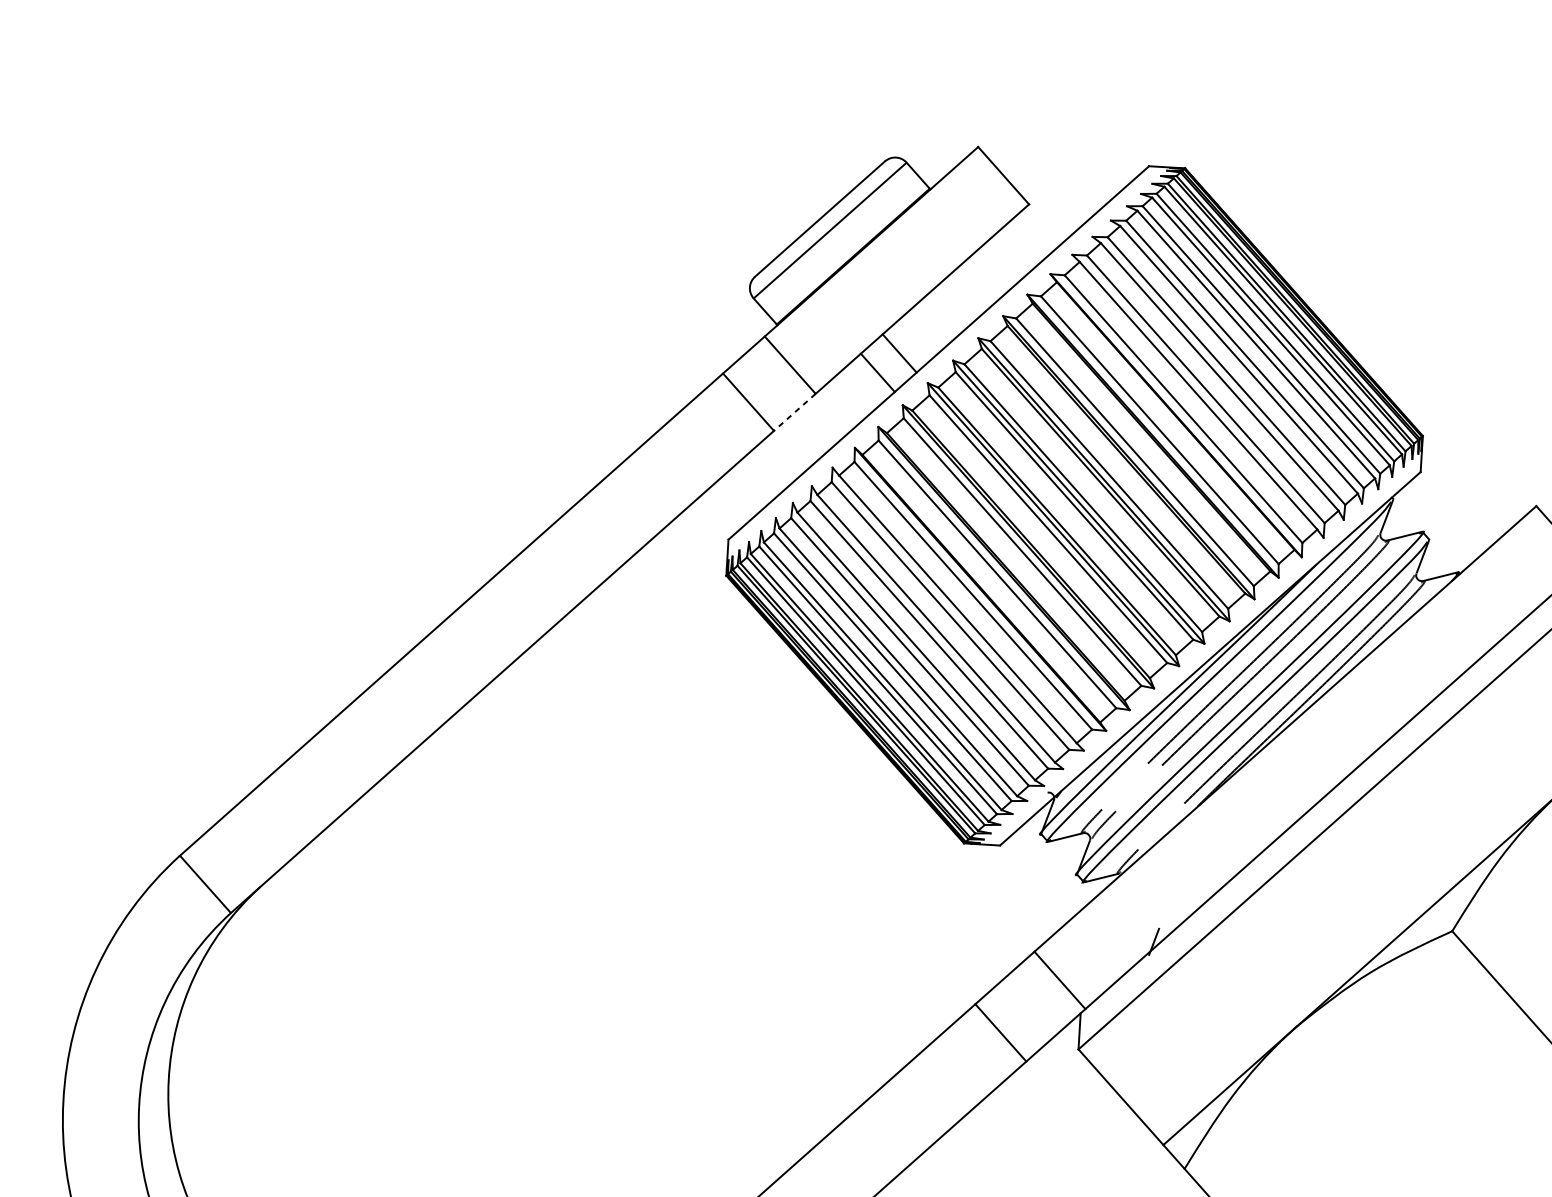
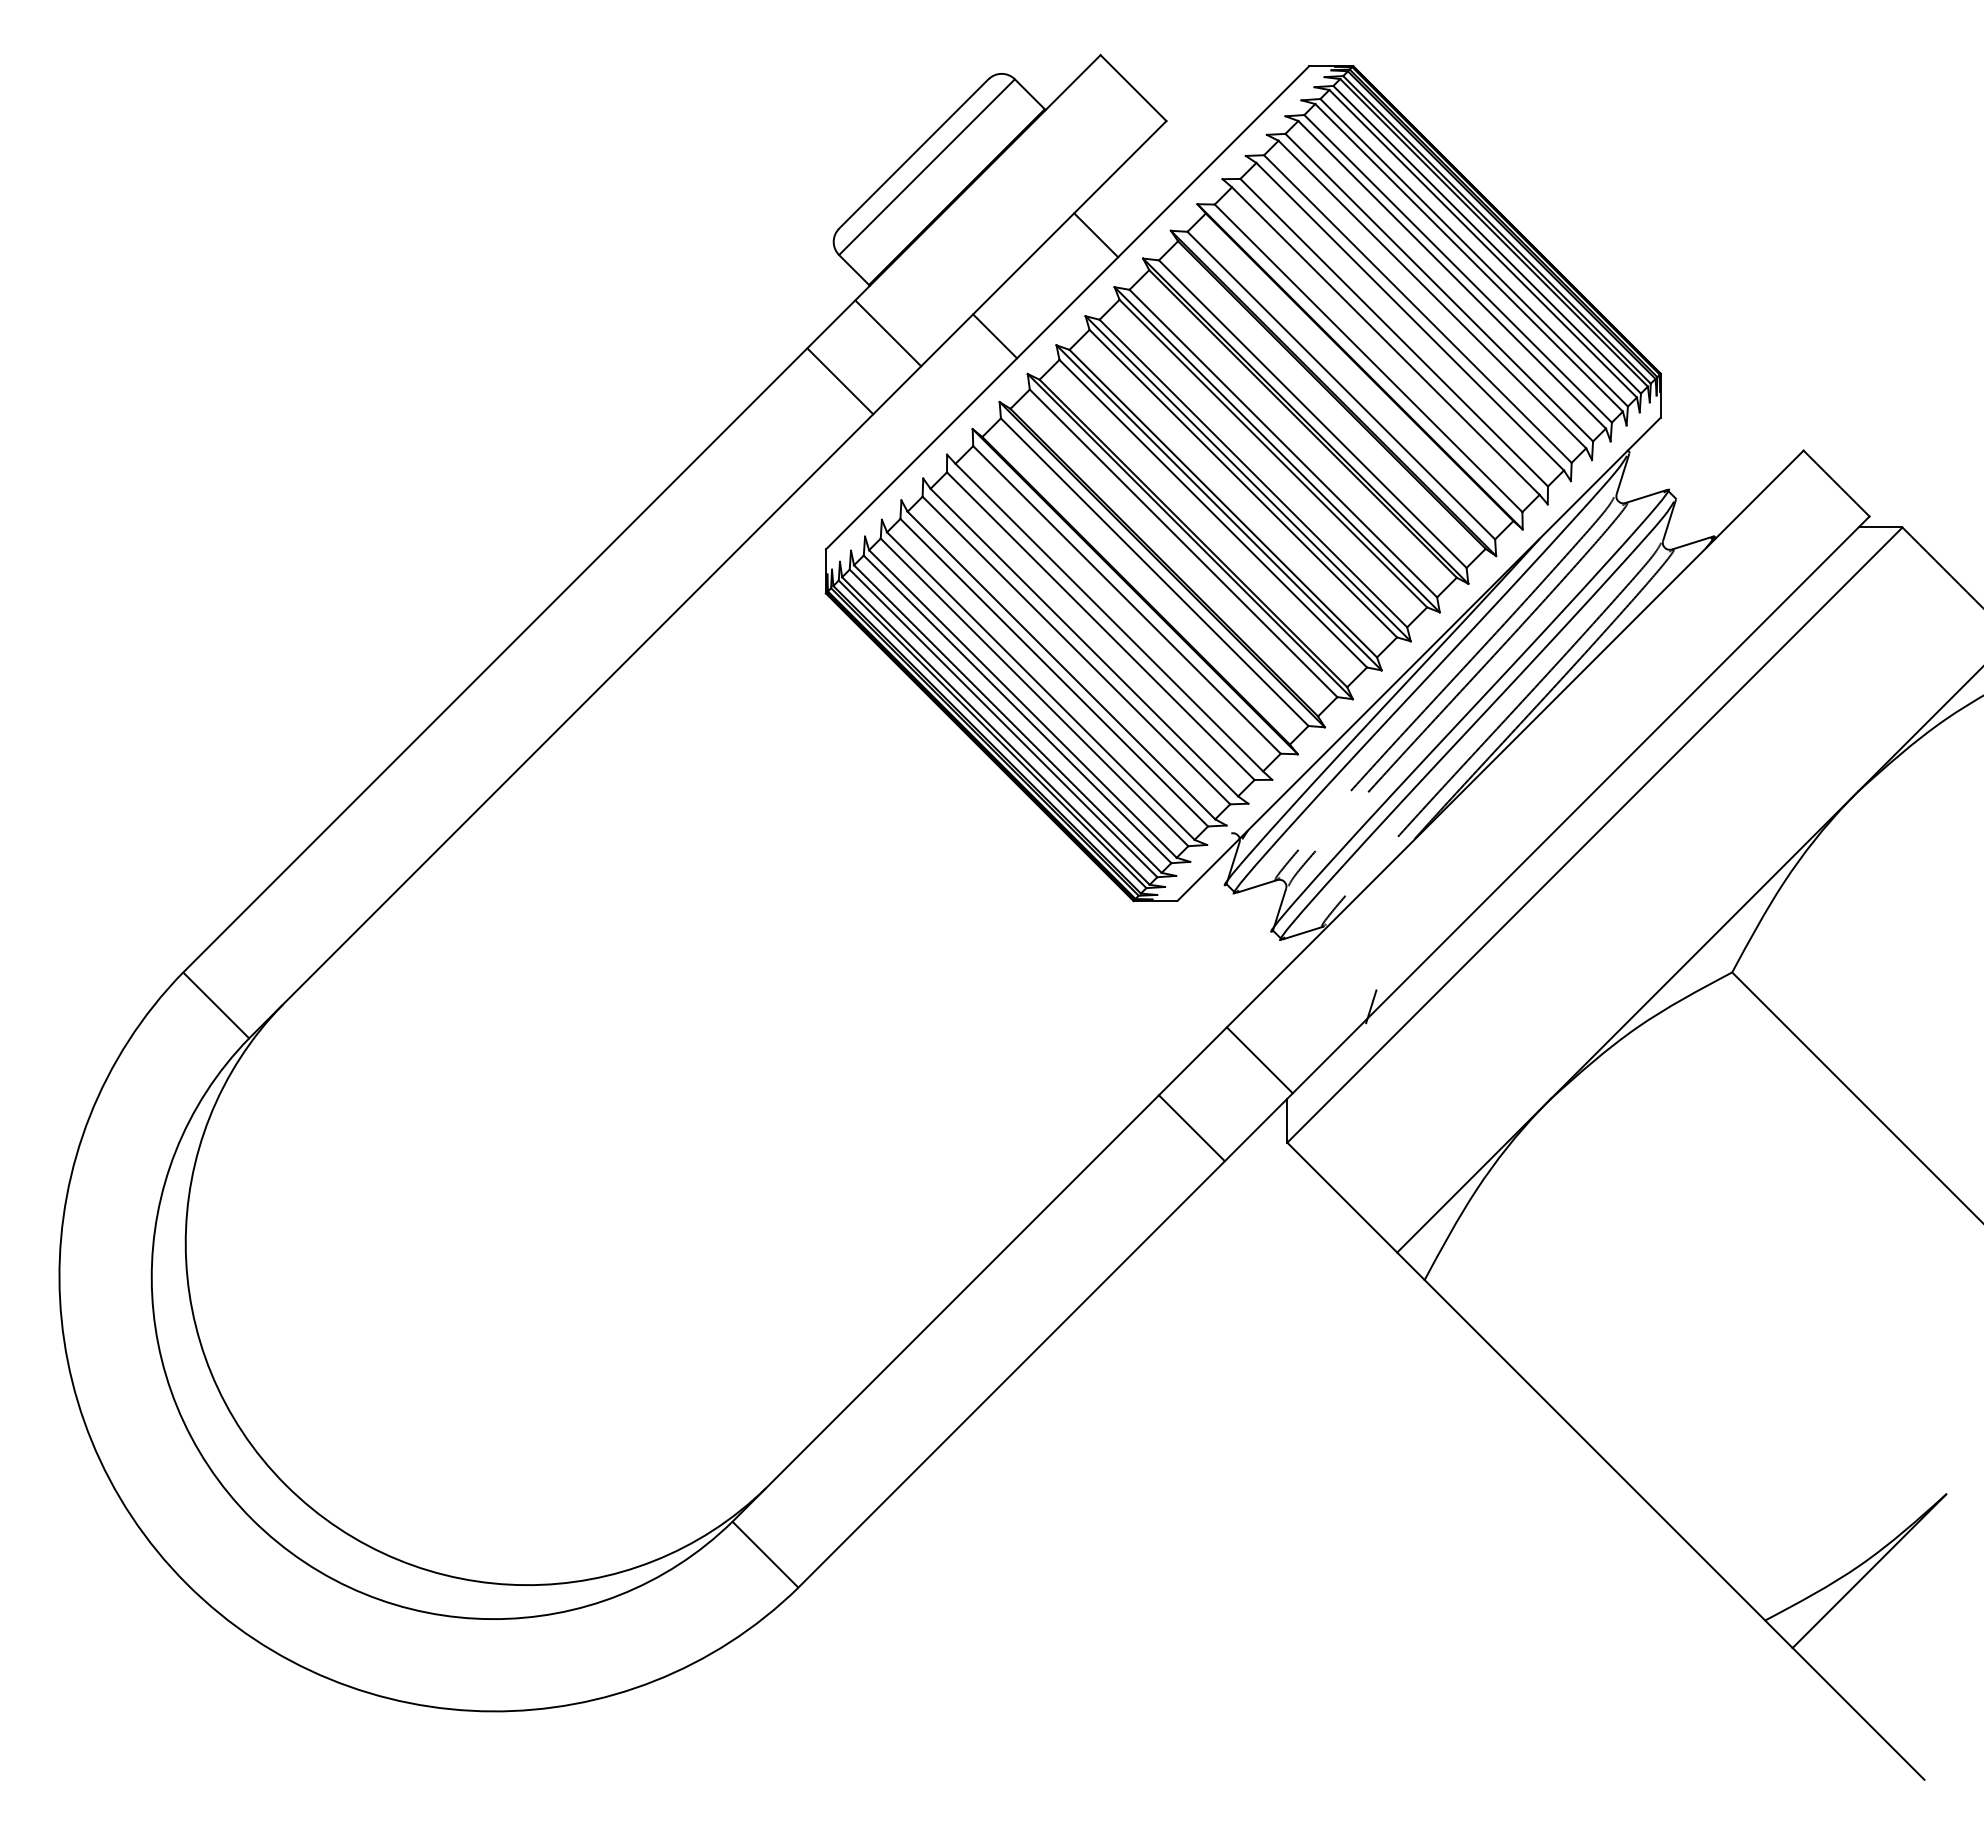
line: (899, 353) -> (1096, 235), moved
line: (795, 412) -> (897, 390), dashed -> solid

